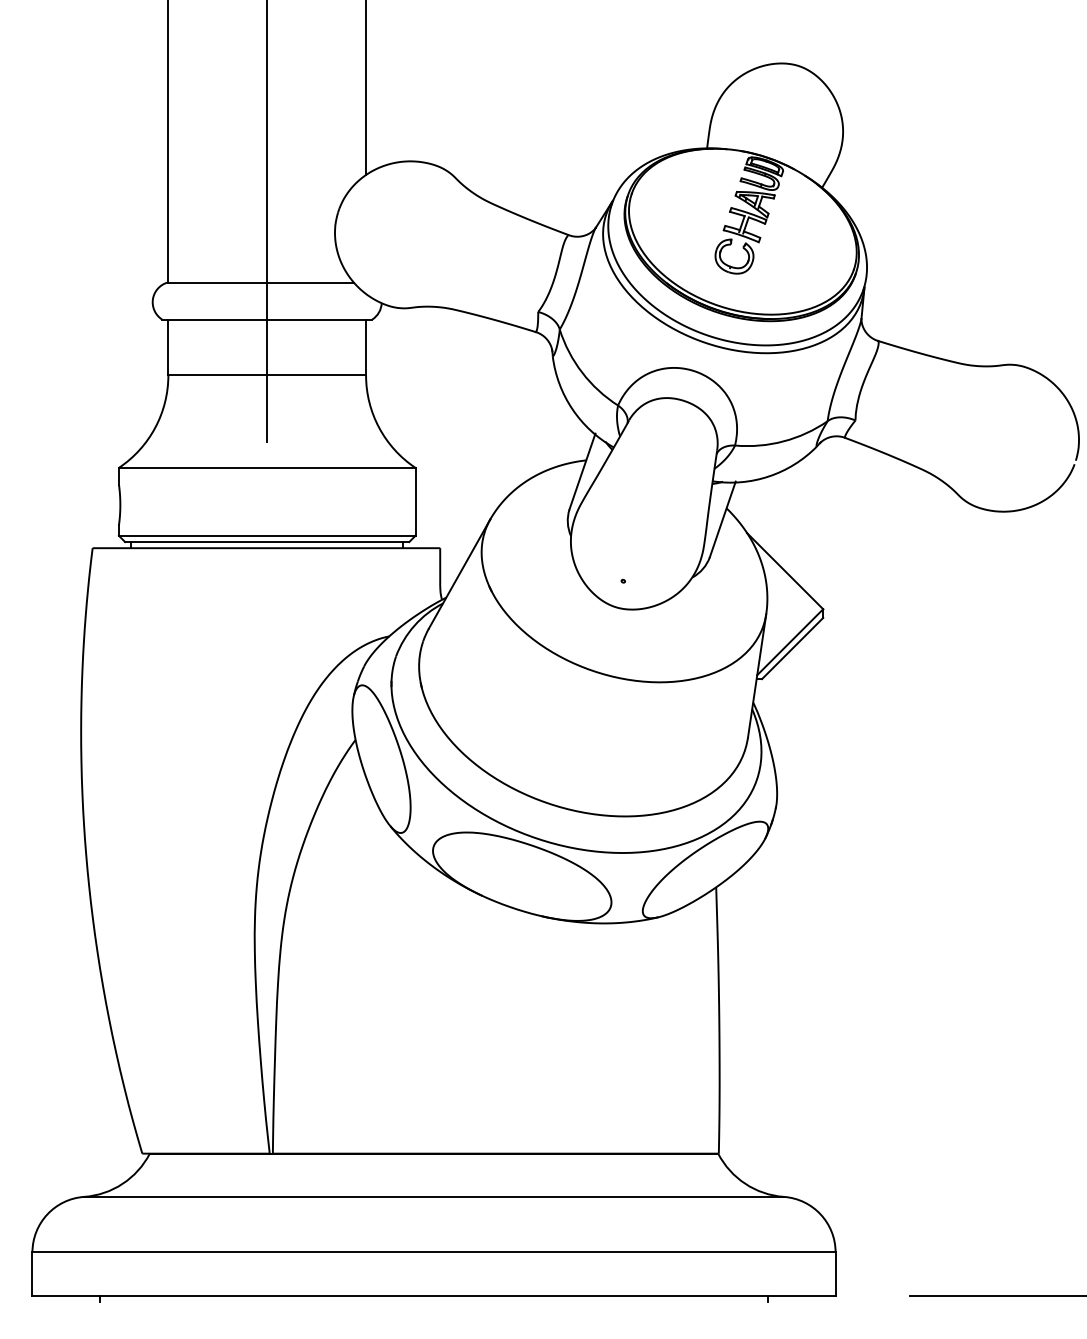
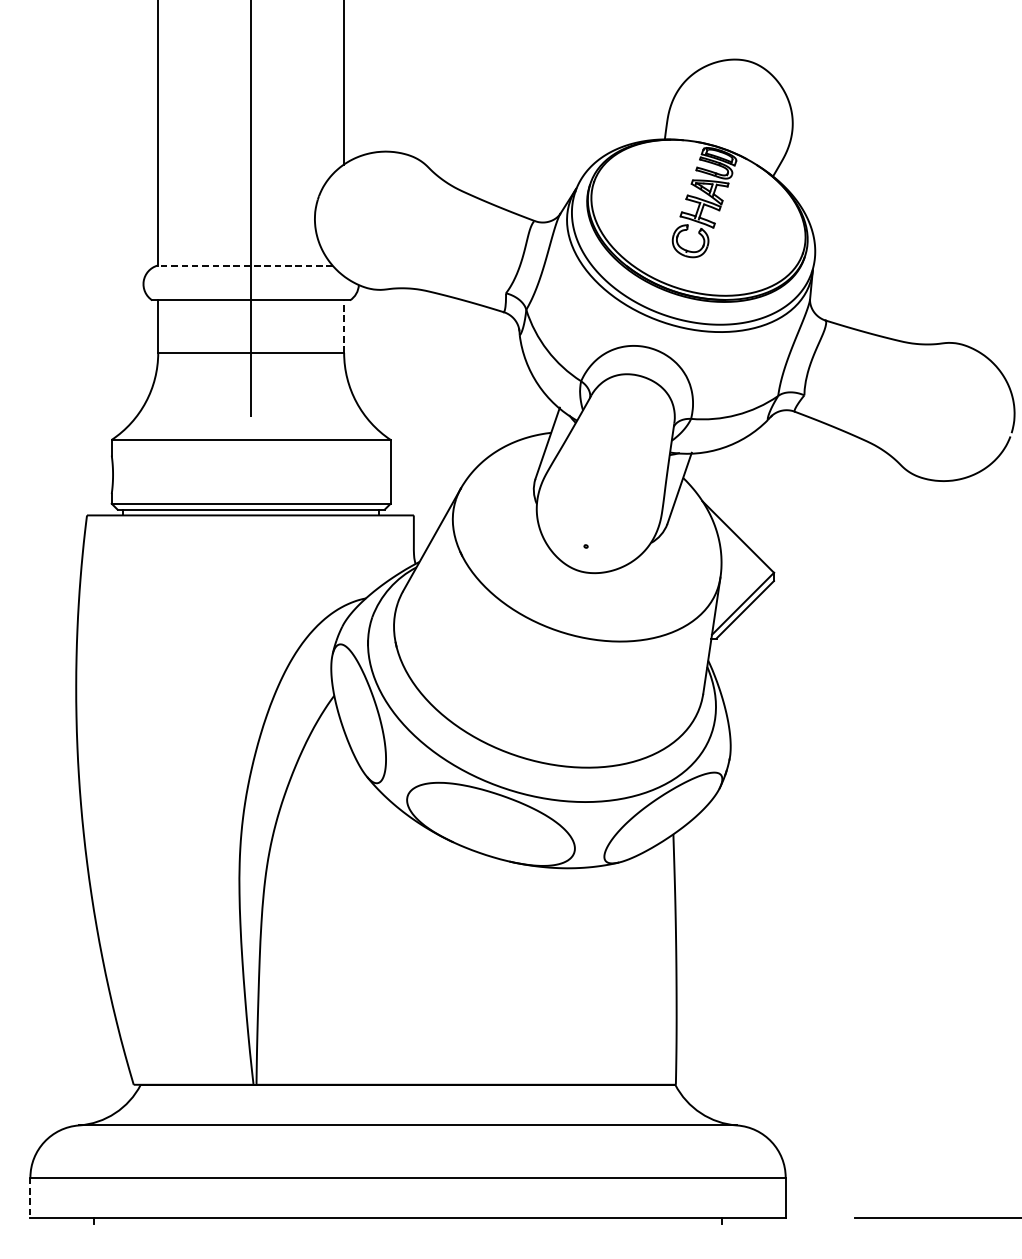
line: (260, 282) -> (244, 265), solid -> dashed
line: (366, 347) -> (344, 326), solid -> dashed
line: (32, 1274) -> (30, 1198), solid -> dashed

